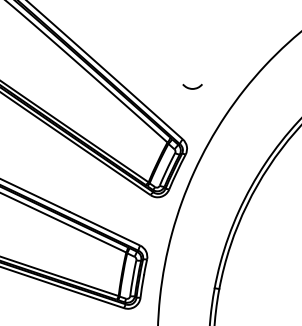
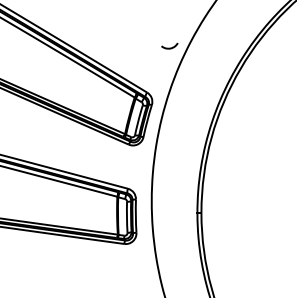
curve: (191, 87) -> (169, 47), moved

